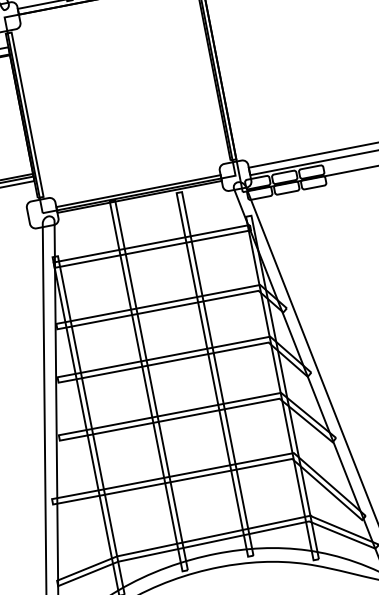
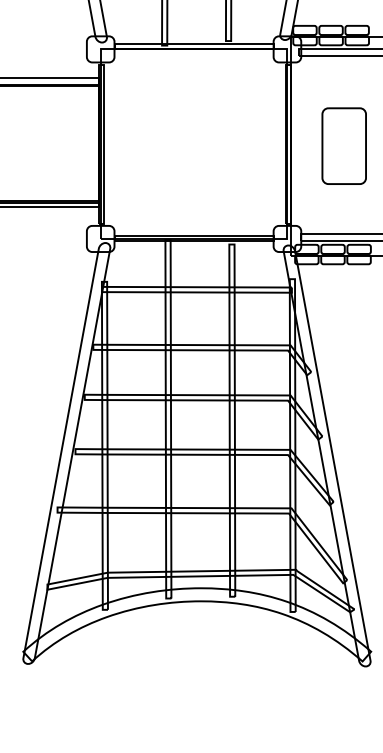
part: (274, 67) -> (343, 145), added

